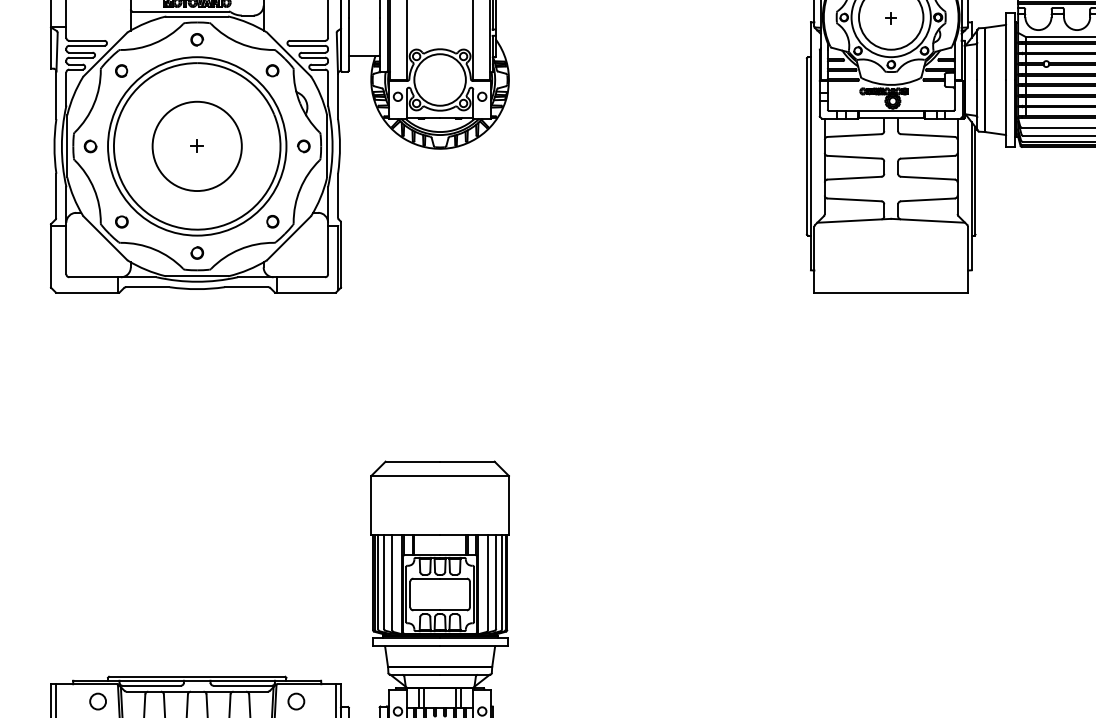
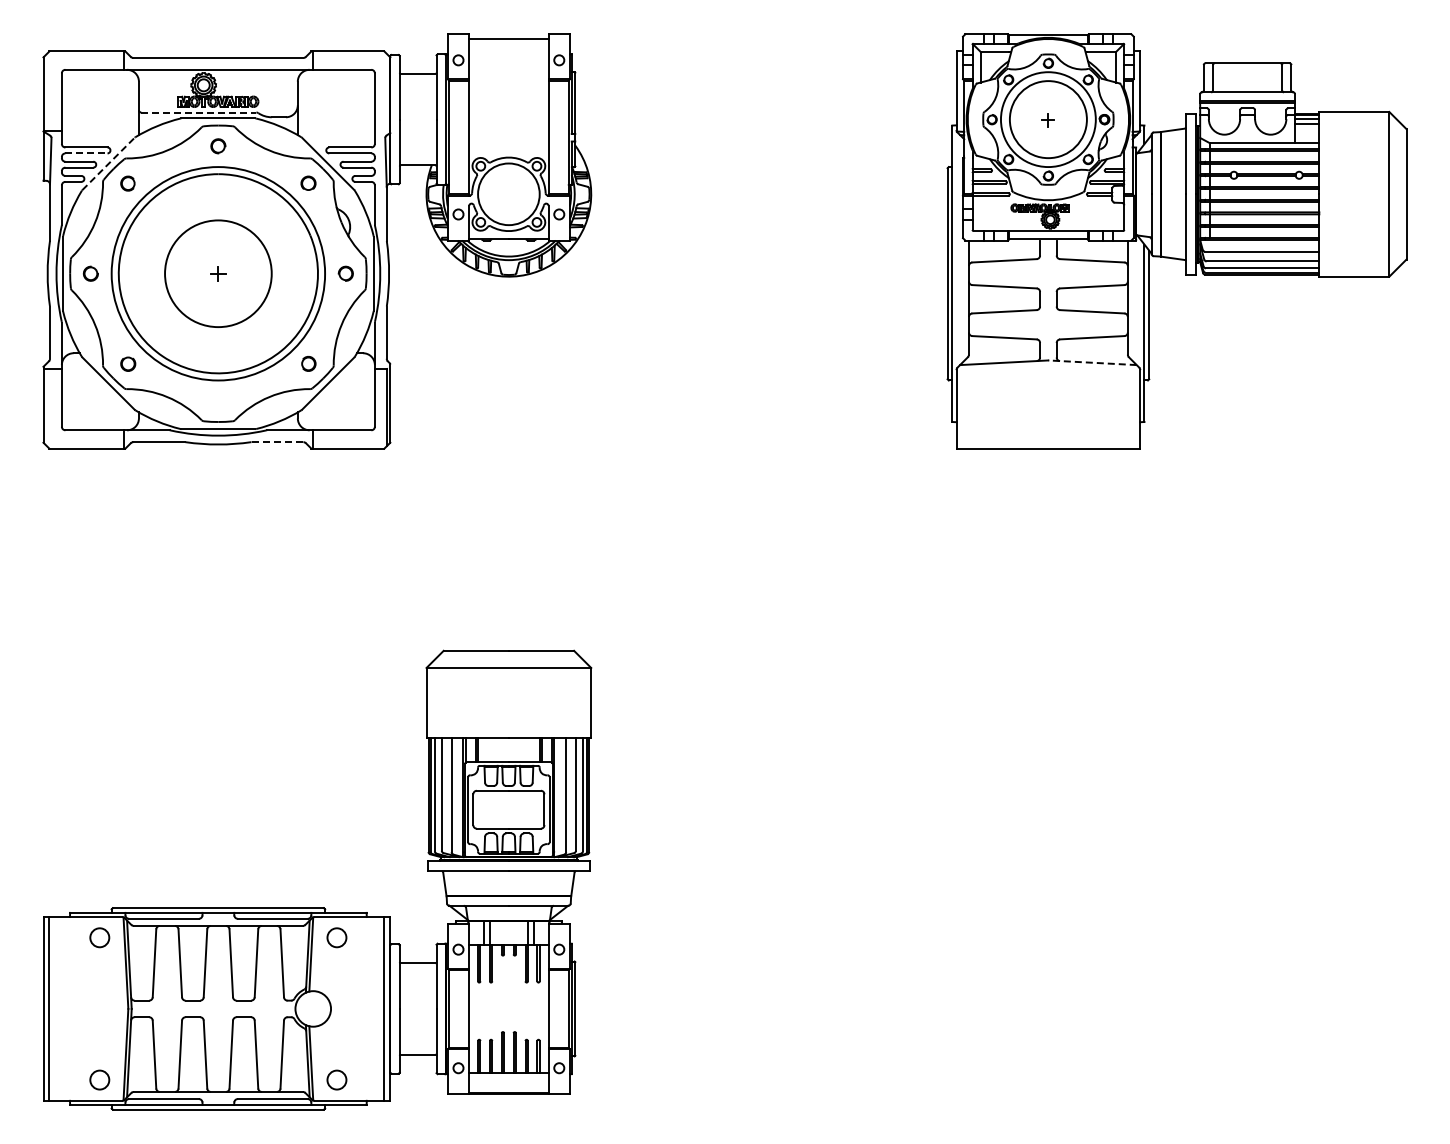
line: (180, 11) -> (198, 112), solid -> dashed
line: (86, 45) -> (86, 153), solid -> dashed
line: (105, 54) -> (108, 163), solid -> dashed
line: (928, 220) -> (1092, 362), solid -> dashed
part: (197, 253) -> (218, 401), removed
line: (246, 287) -> (277, 442), solid -> dashed

